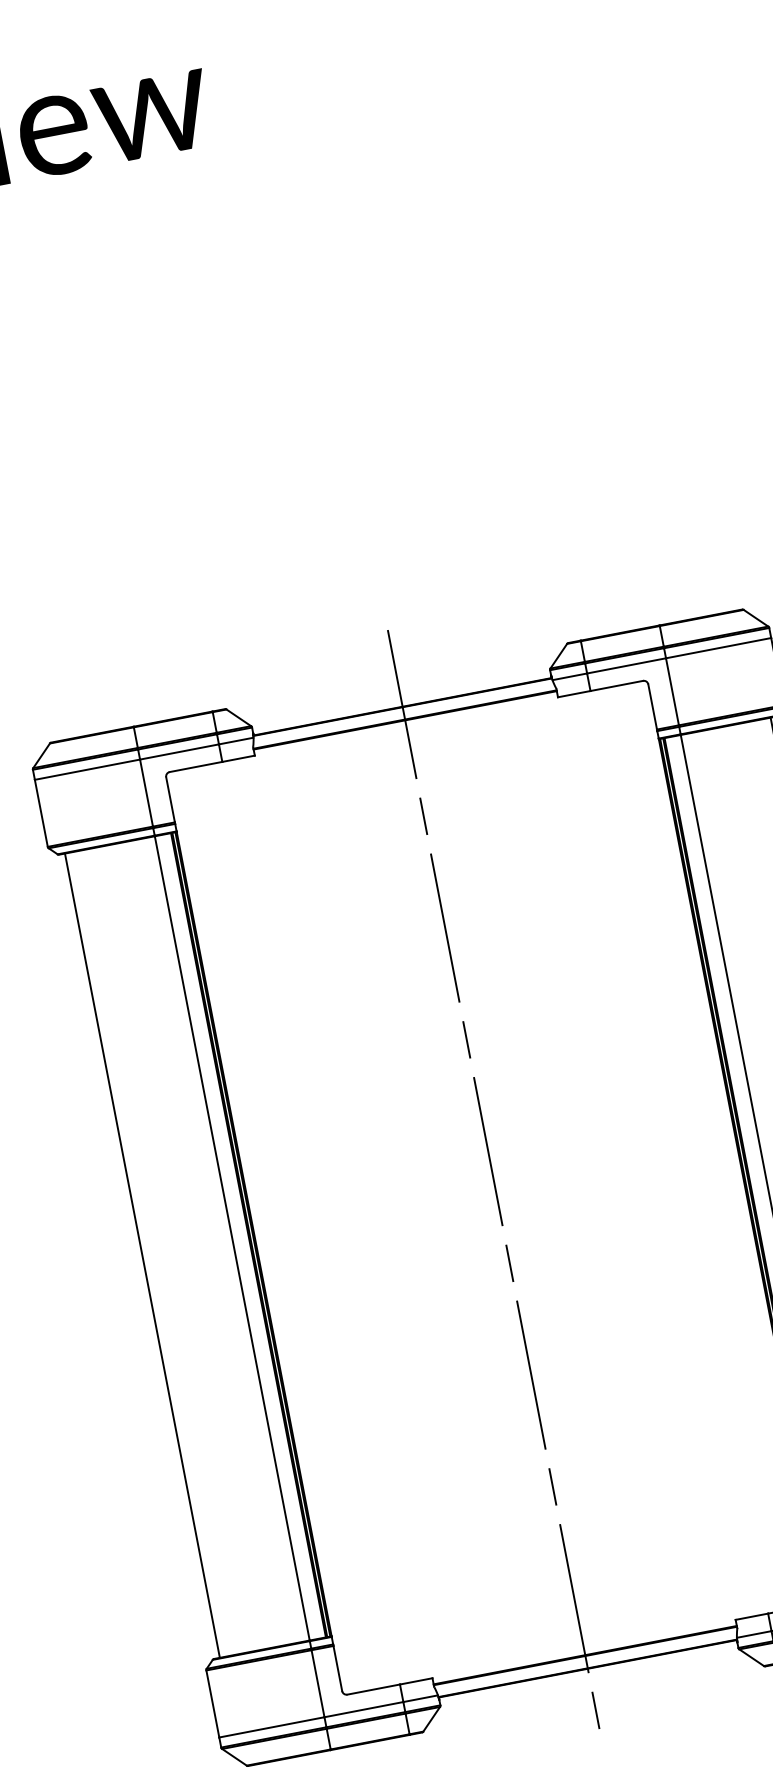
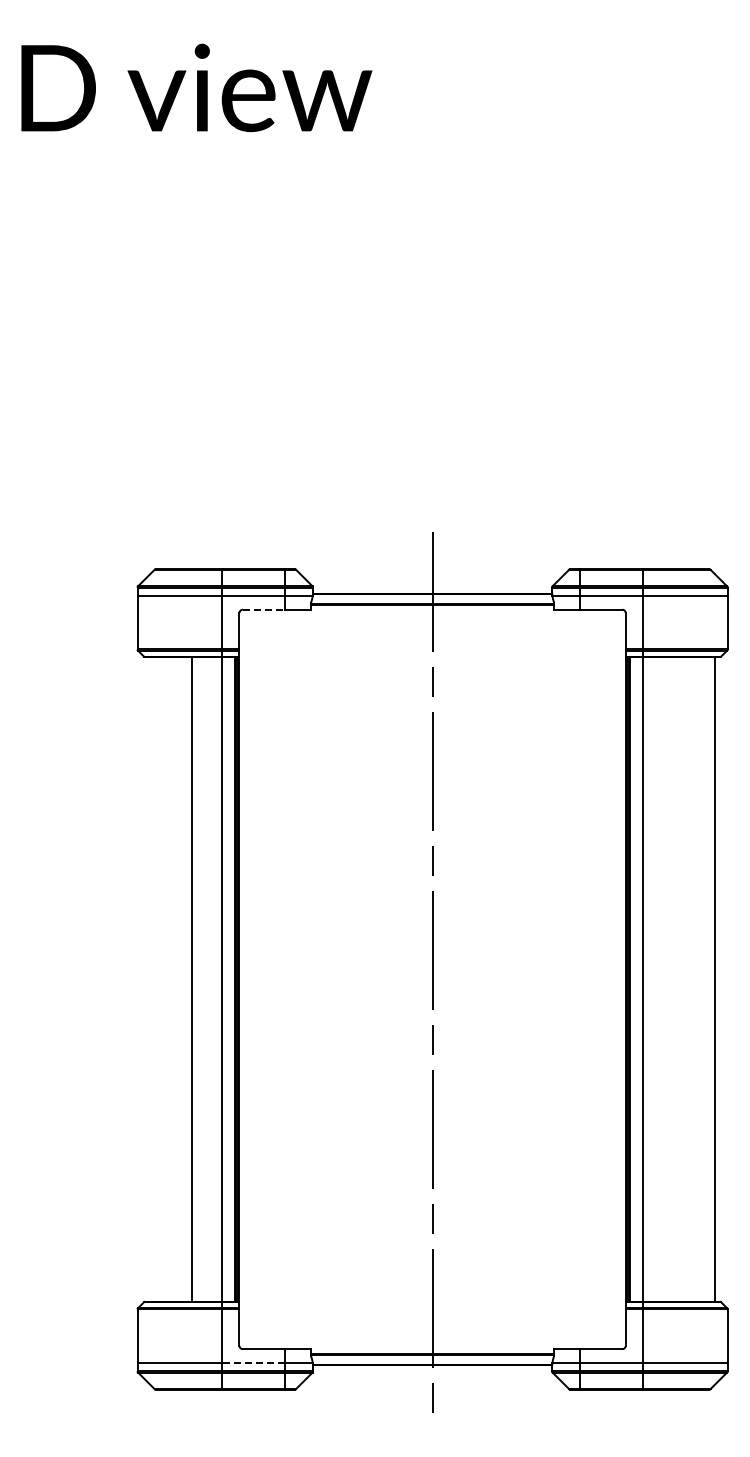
line: (196, 766) -> (264, 609), solid -> dashed
line: (142, 1255) -> (191, 979), moved
line: (364, 1709) -> (253, 1363), solid -> dashed

